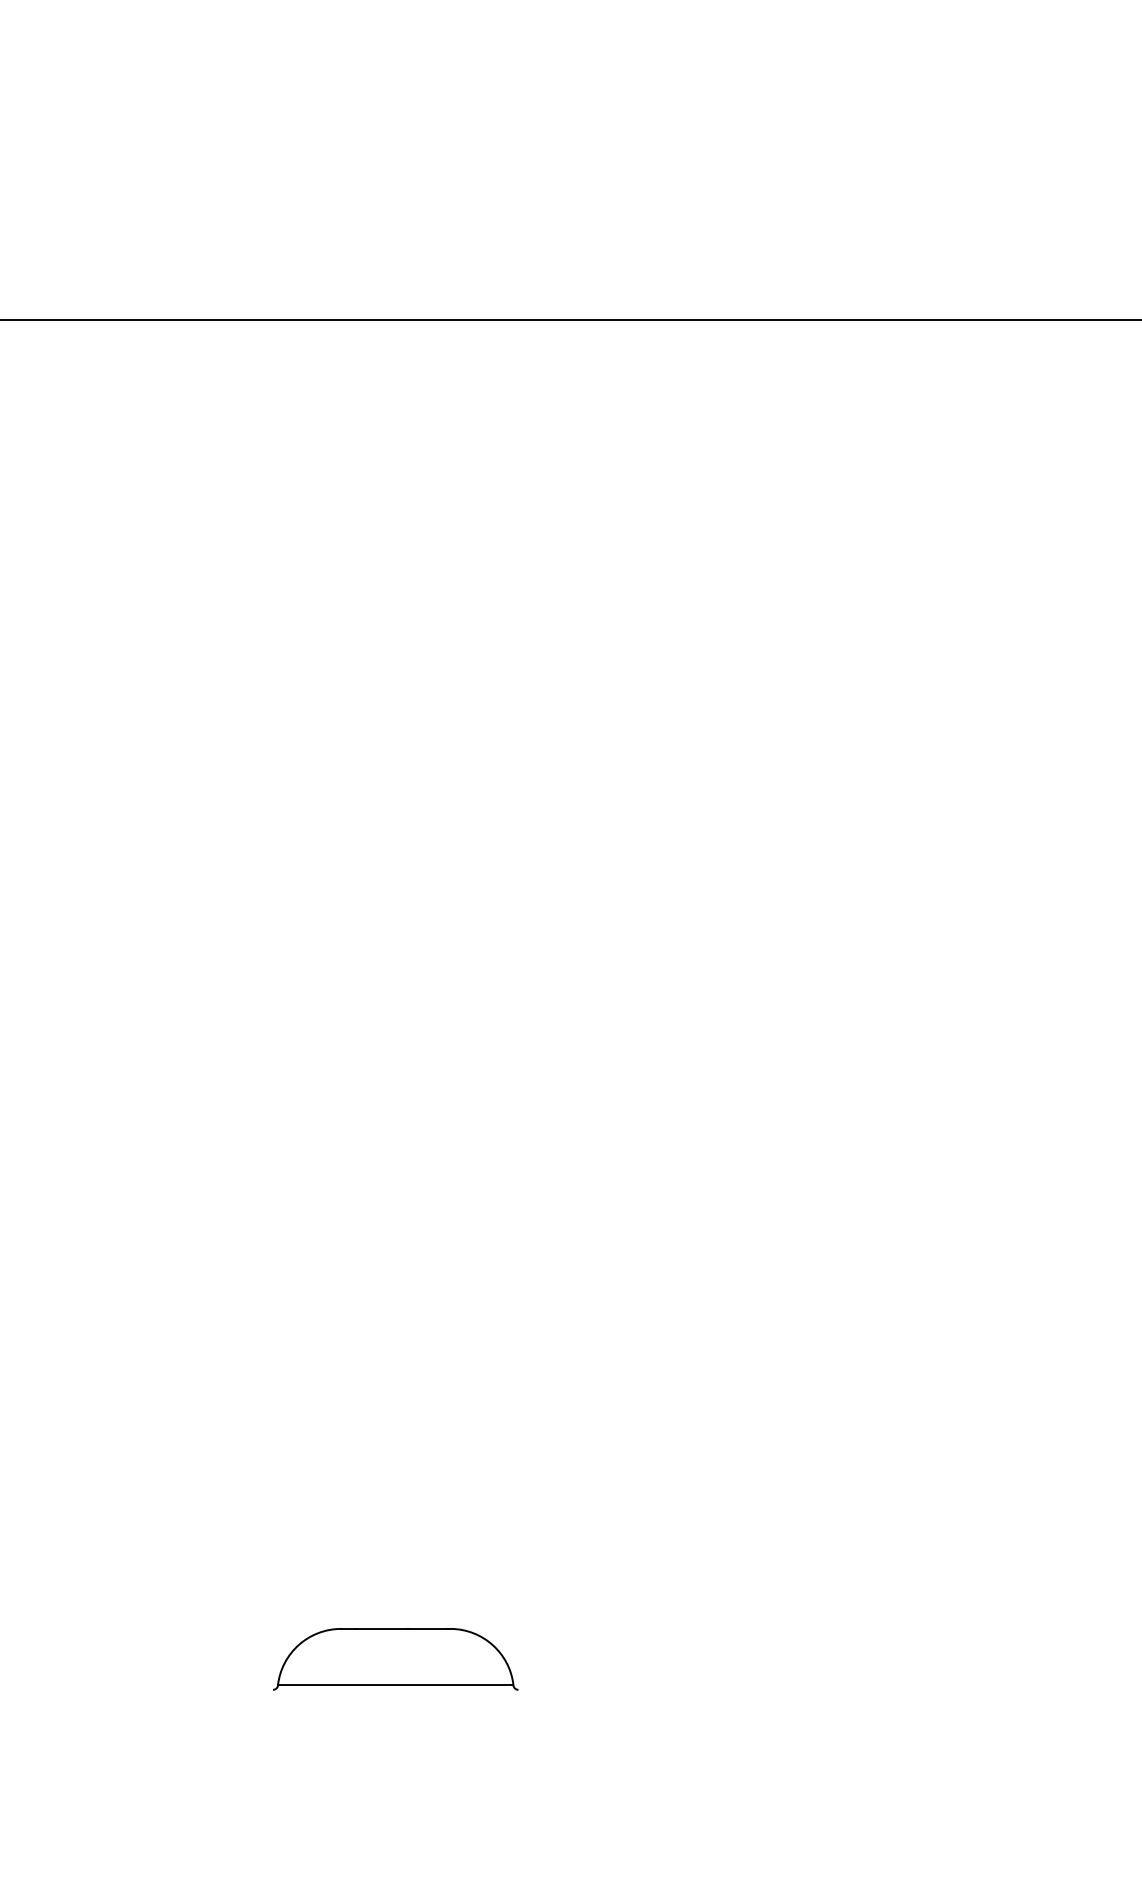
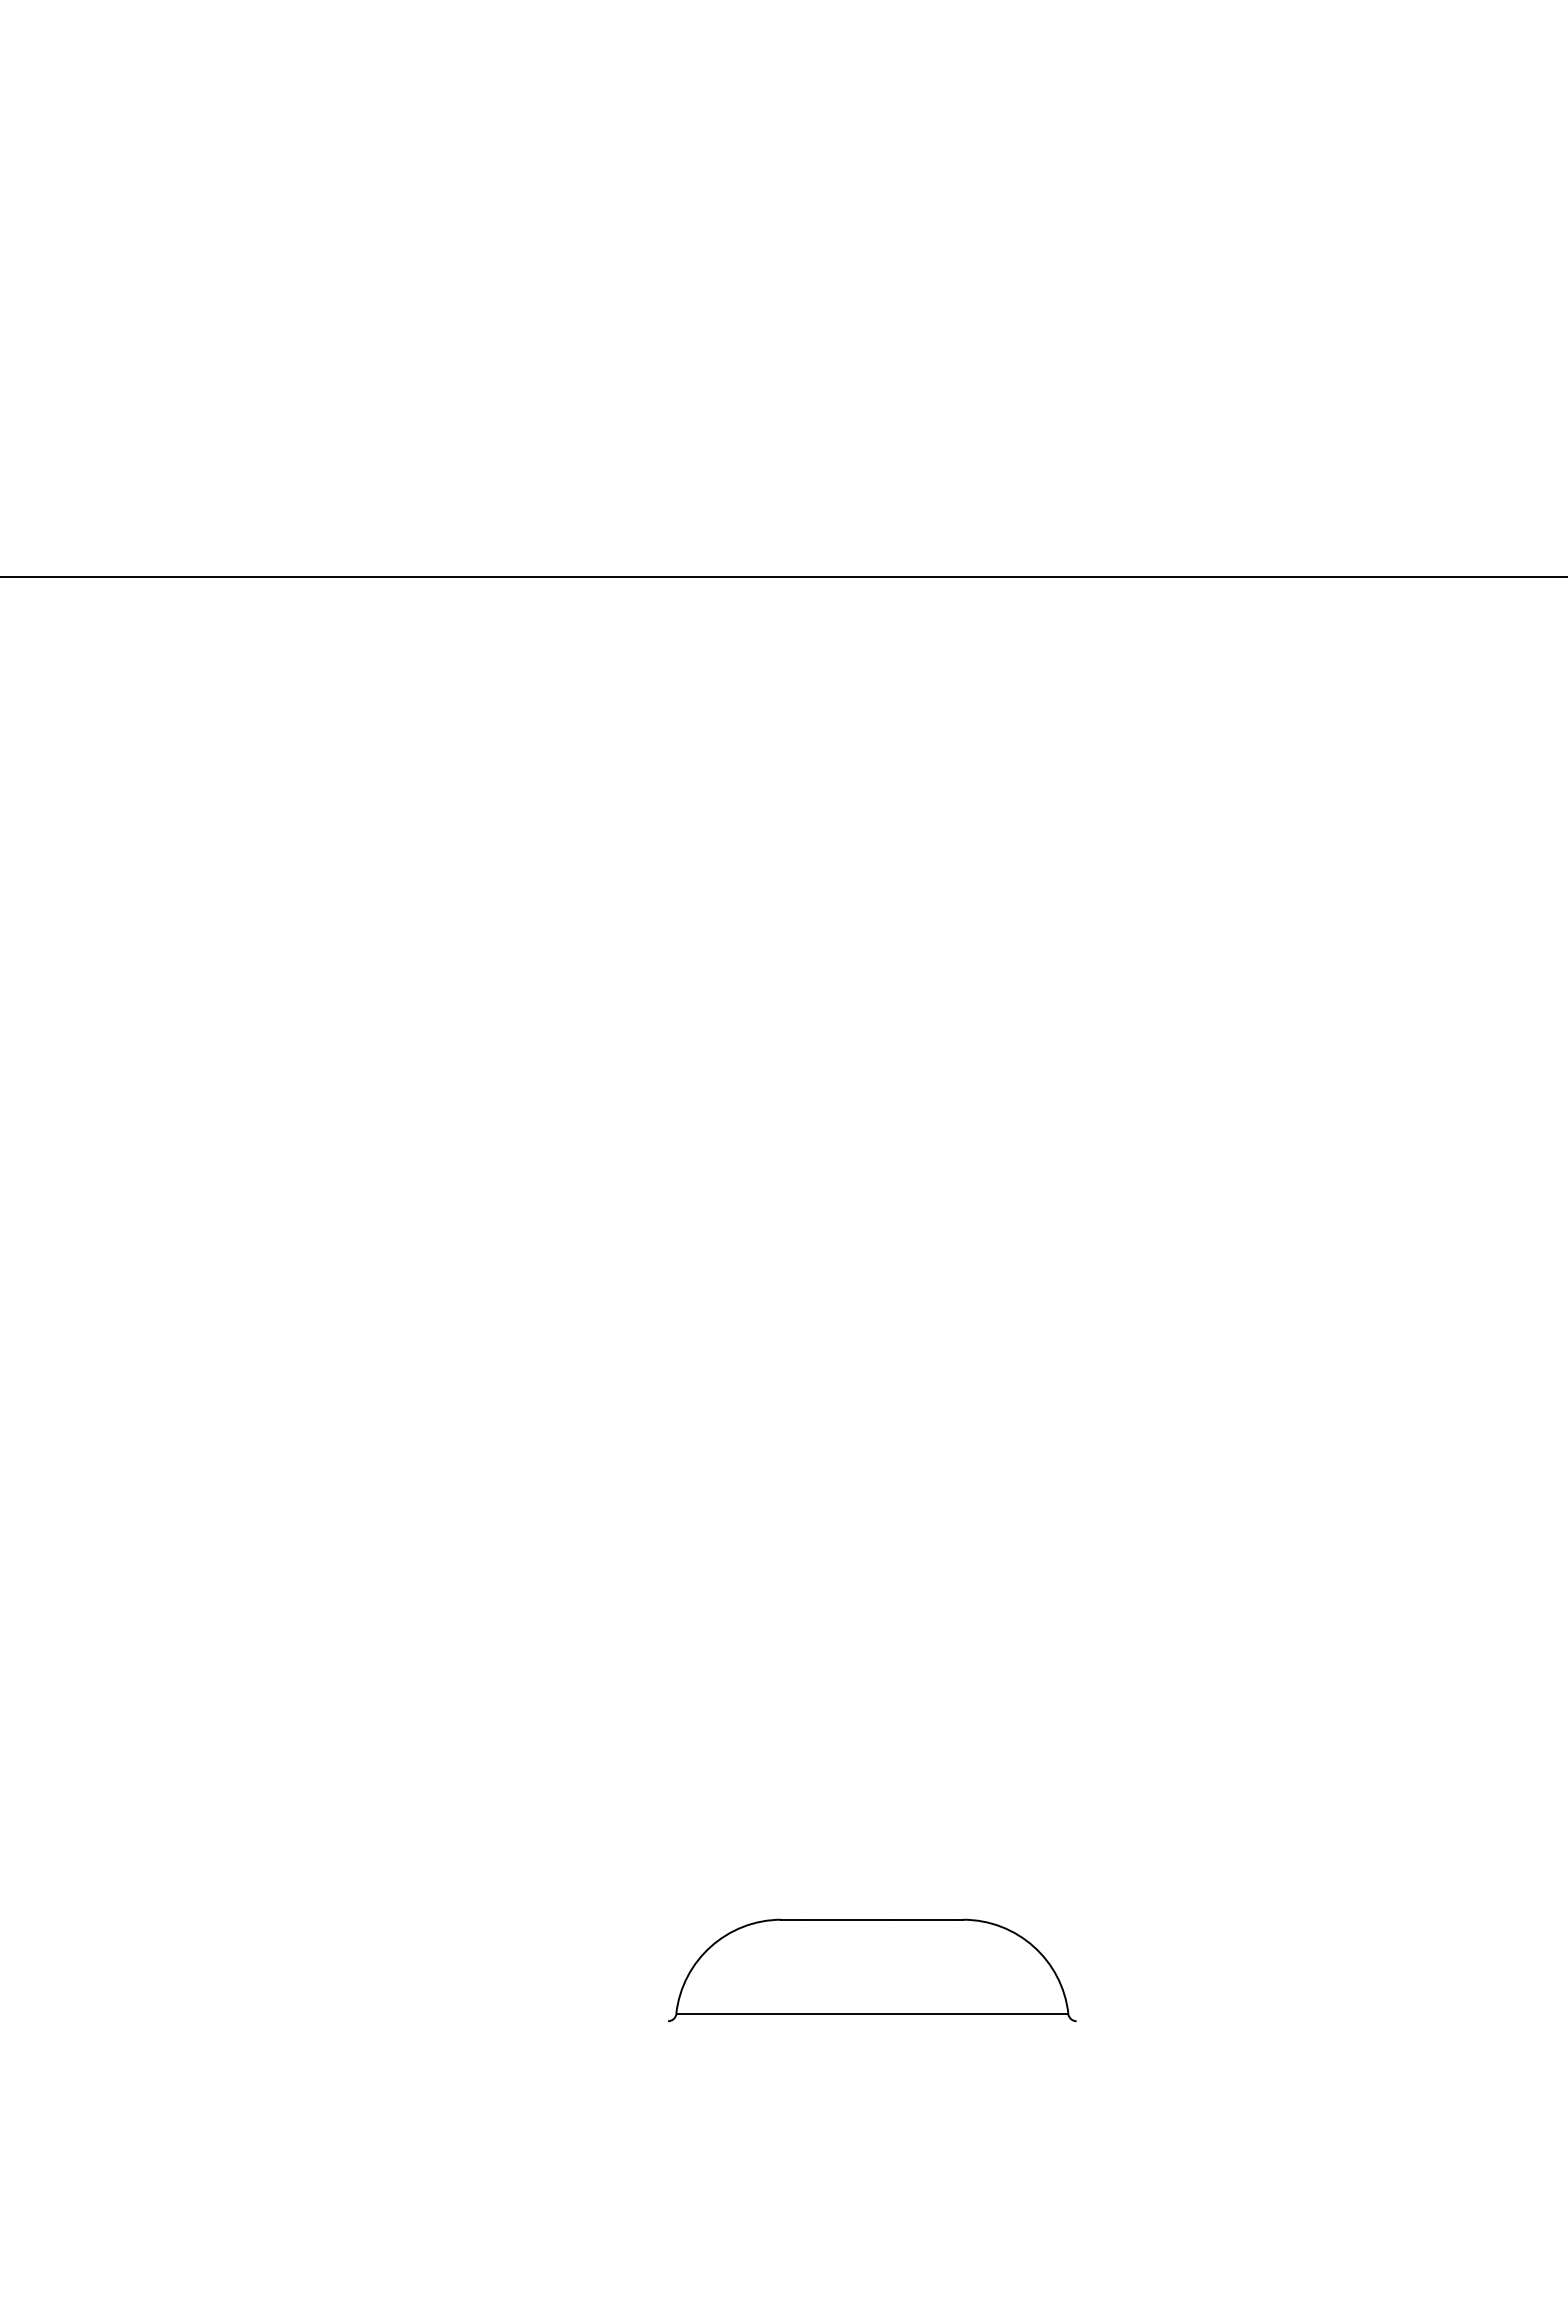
part: (395, 1659) -> (872, 1970), size x1.6

